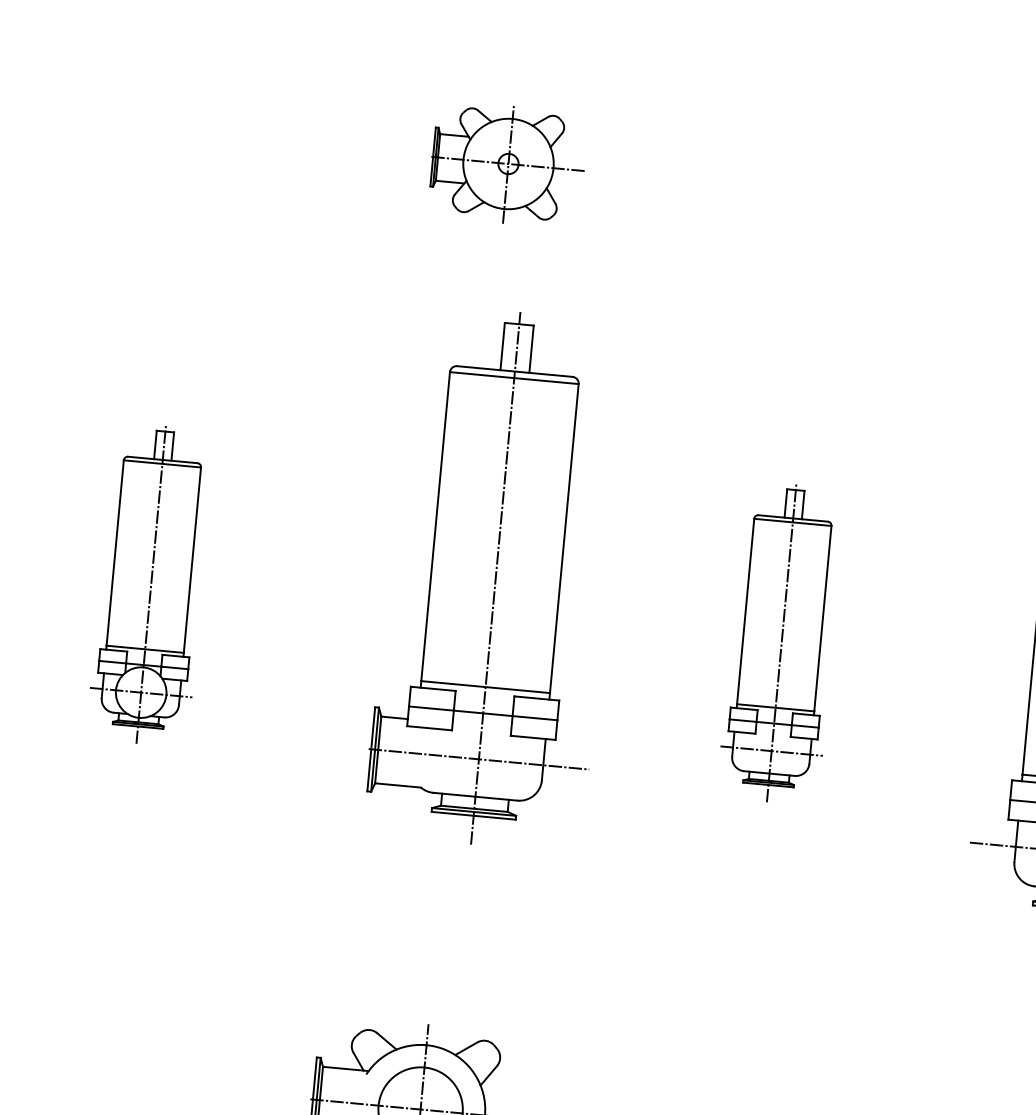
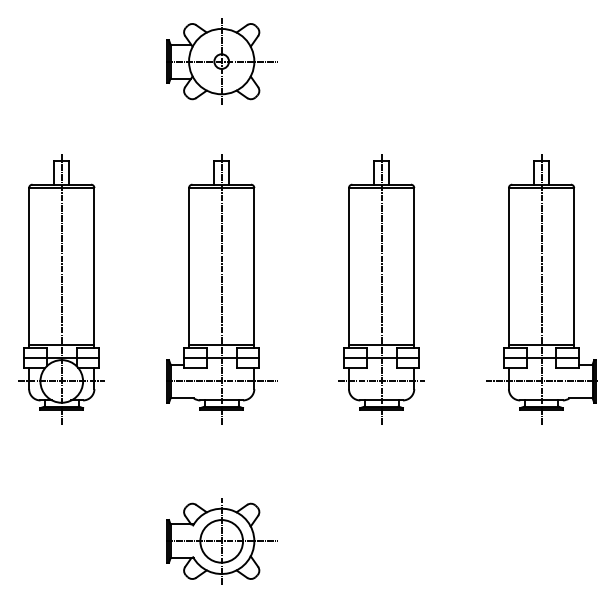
part: (507, 163) -> (221, 61), size x1.43
part: (495, 578) -> (221, 289), moved
part: (150, 583) -> (61, 289), size x1.67
part: (781, 642) -> (381, 289), size x1.67

